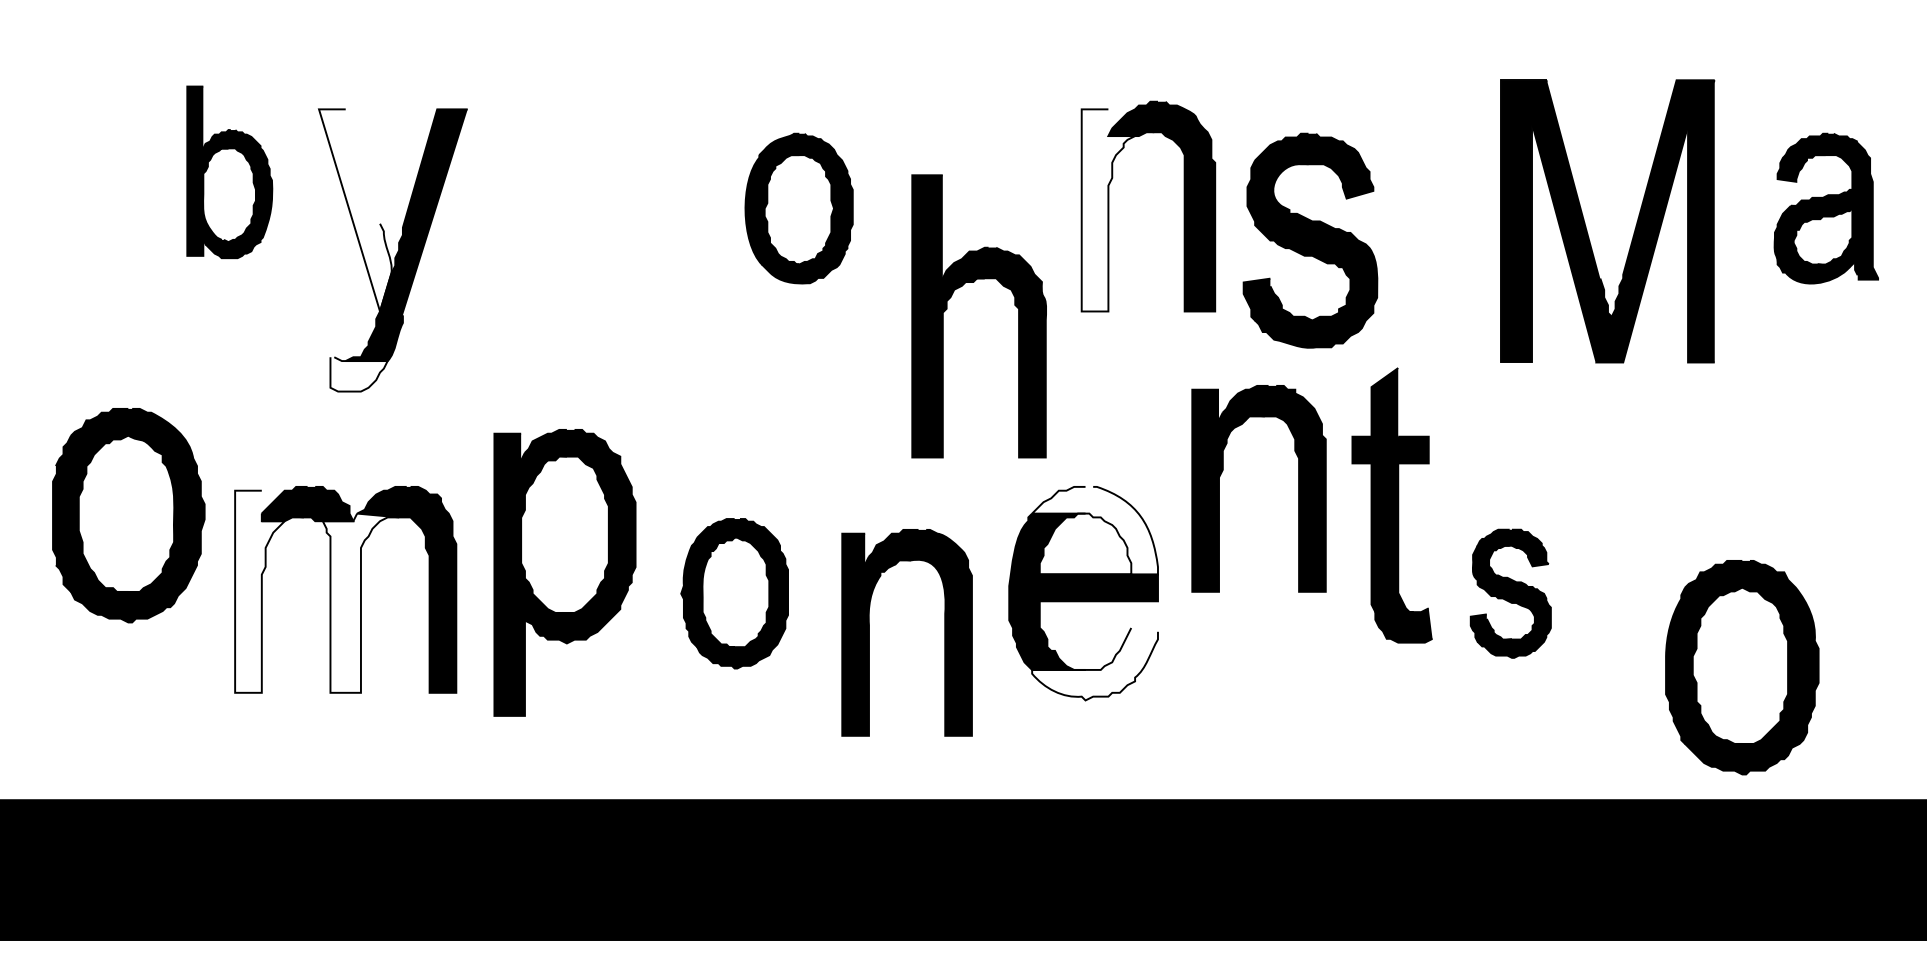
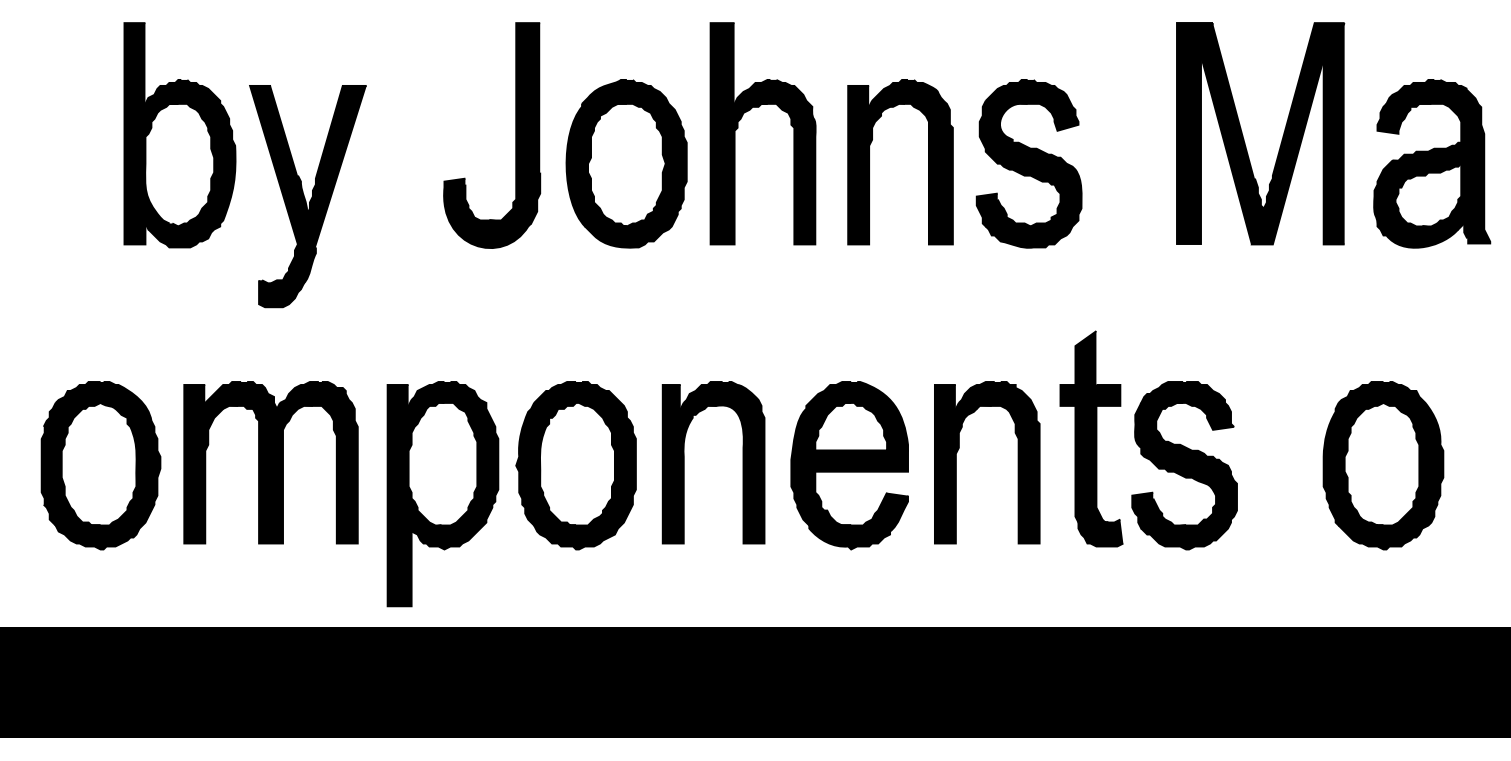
part: (229, 172) -> (179, 135), size x1.67
part: (657, 172) -> (515, 135), added
part: (798, 208) -> (626, 163), size x1.43
part: (1826, 208) -> (1432, 163), size x1.43
fill: (355, 210) -> (278, 165), added
fill: (1108, 210) -> (869, 165), added
part: (1587, 229) -> (1244, 140), moved
part: (1310, 240) -> (1029, 163), moved
part: (947, 309) -> (738, 128), moved
fill: (358, 374) -> (281, 293), added
part: (1219, 488) -> (956, 462), moved
part: (1391, 505) -> (1091, 438), moved
part: (128, 515) -> (100, 465), moved
fill: (1094, 530) -> (858, 416), added
part: (564, 572) -> (442, 493), moved
fill: (259, 591) -> (203, 464), added
part: (734, 593) -> (575, 465), size x1.43
part: (1510, 593) -> (1184, 465), size x1.67
fill: (360, 602) -> (282, 472), added
part: (869, 632) -> (684, 462), moved
fill: (1094, 664) -> (858, 521), added
part: (1742, 667) -> (1383, 465), moved

